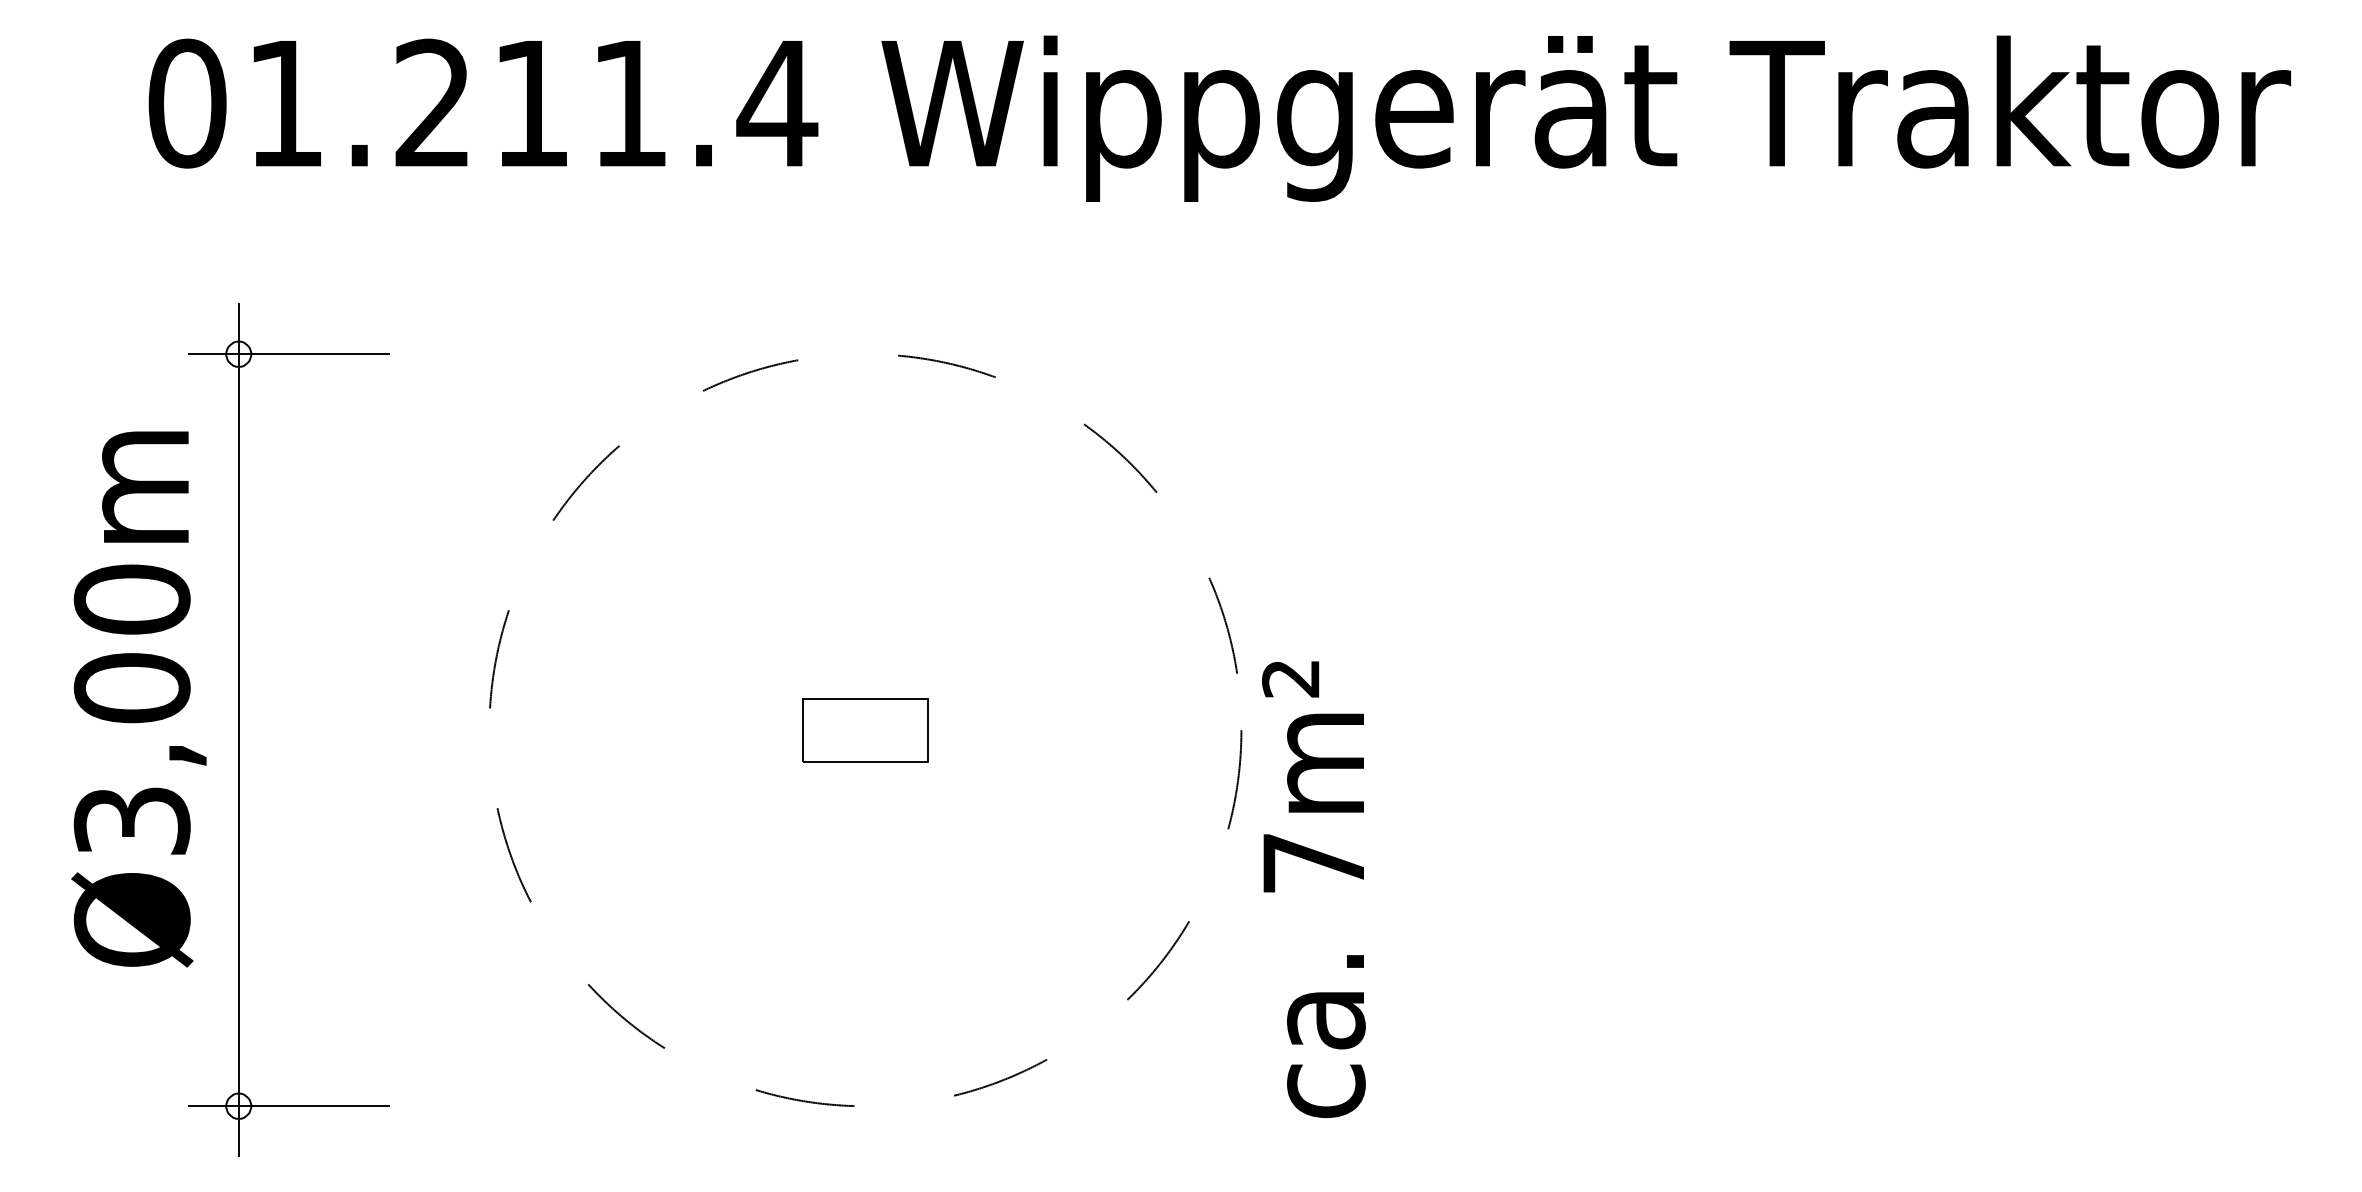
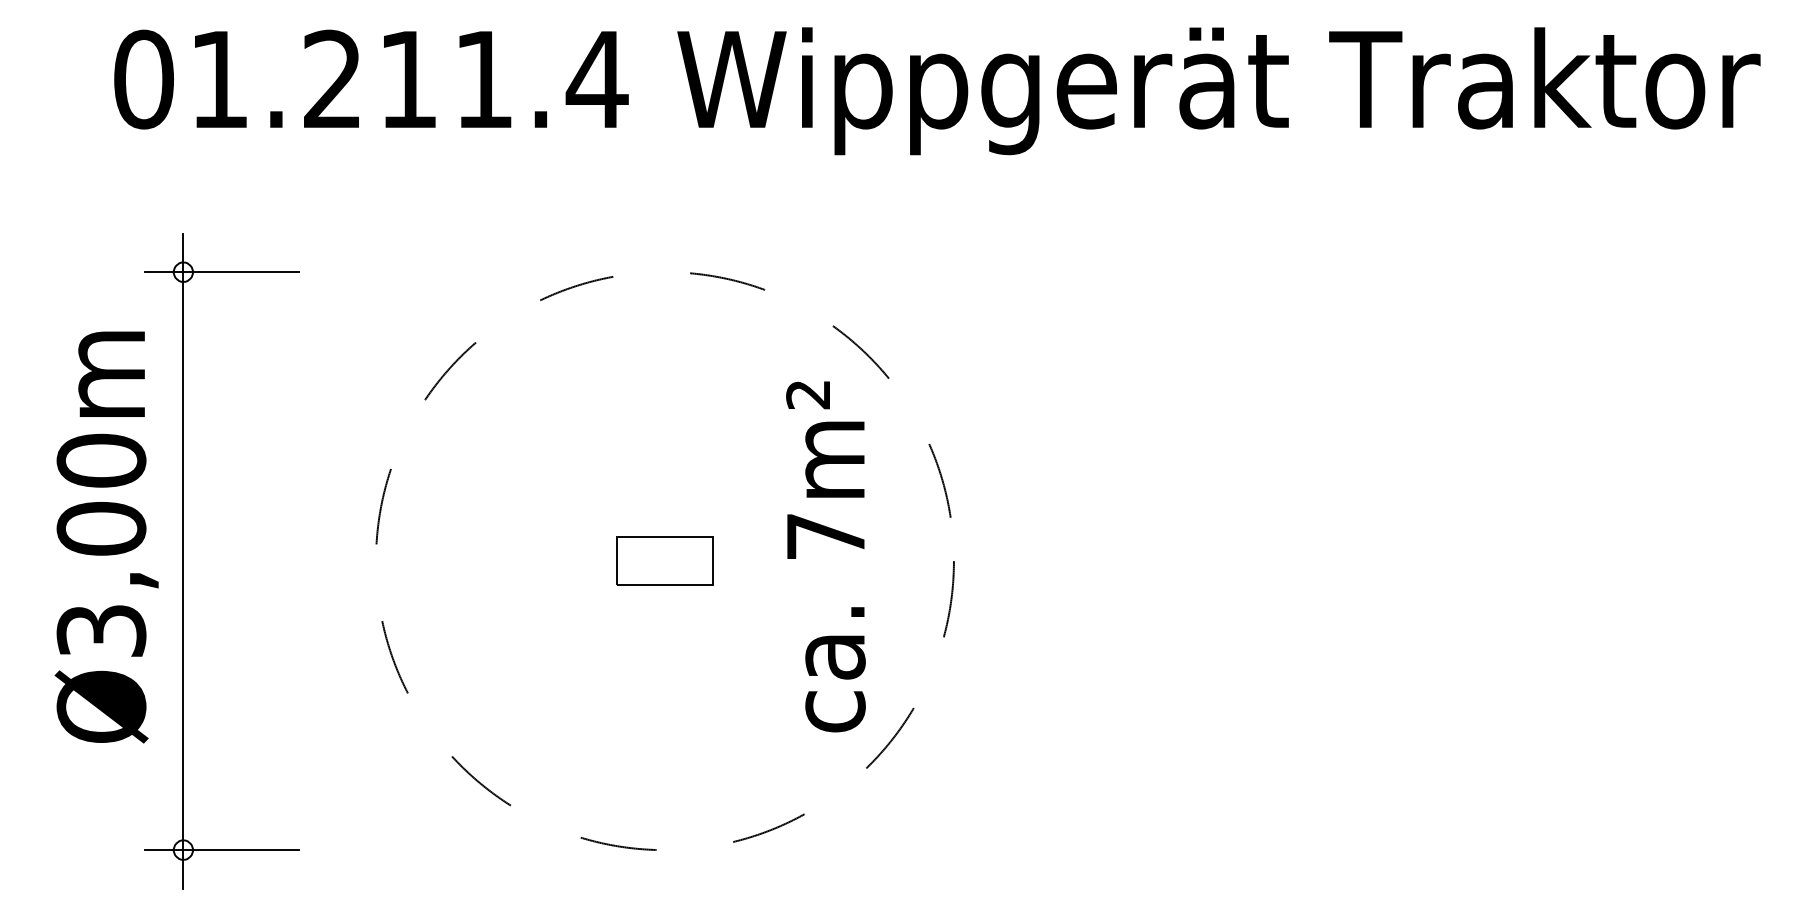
text: (1313, 889) -> (825, 556), moved

